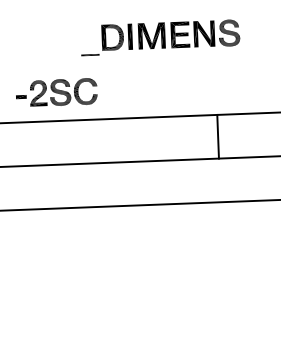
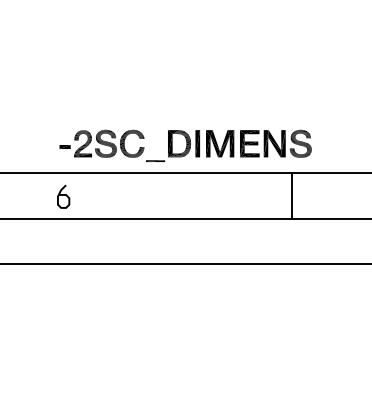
part: (159, 37) -> (228, 145), moved
line: (217, 136) -> (291, 195), moved
curve: (21, 143) -> (63, 195), added

